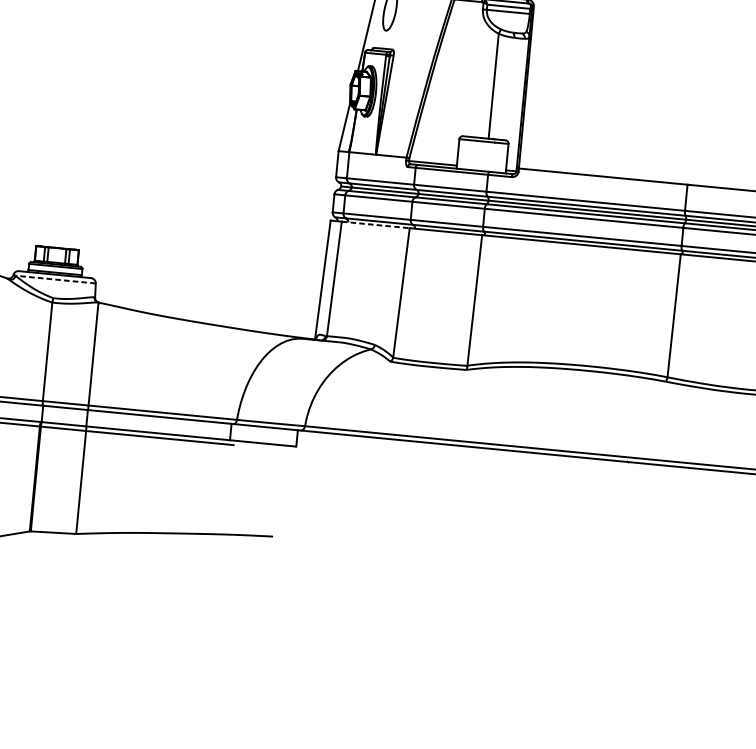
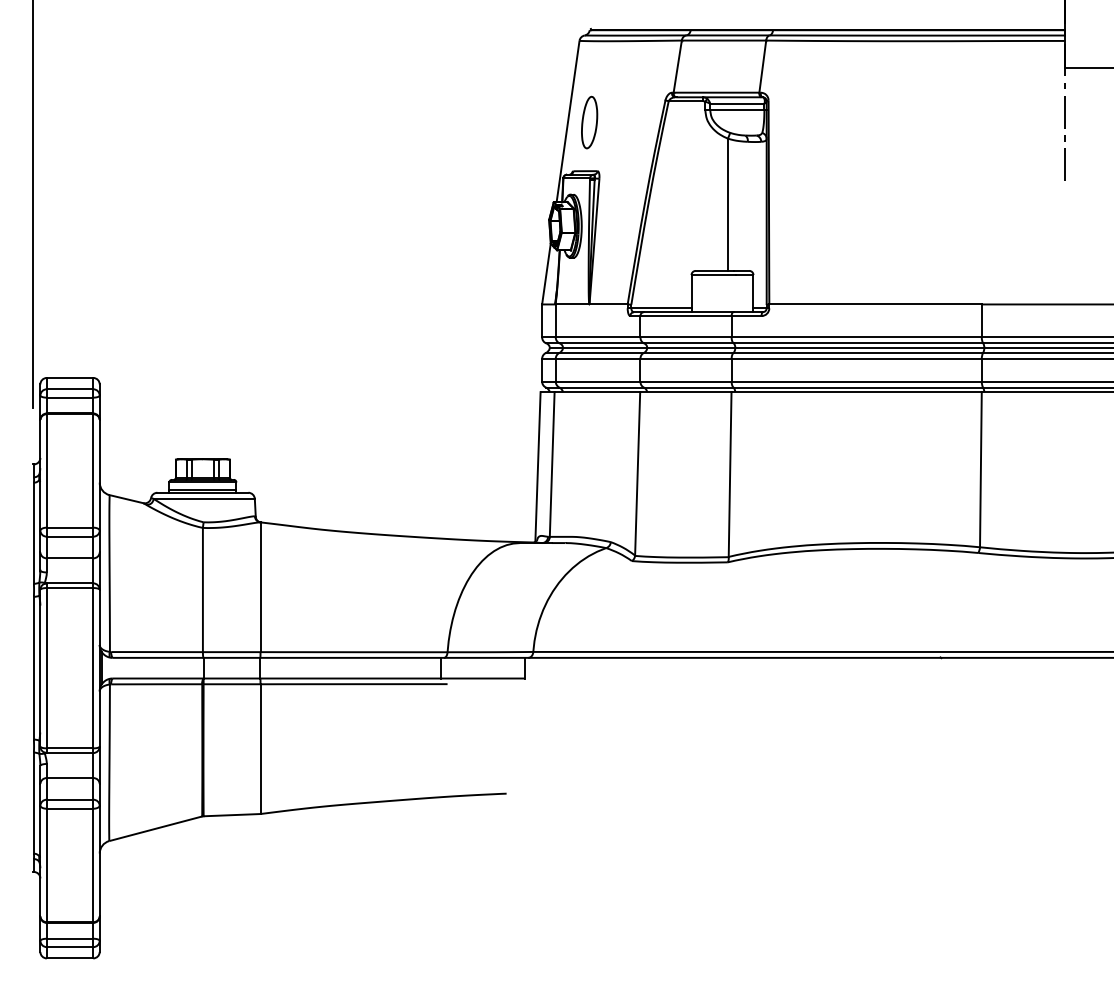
line: (375, 225) -> (597, 392), dashed -> solid
line: (55, 279) -> (204, 498), dashed -> solid

